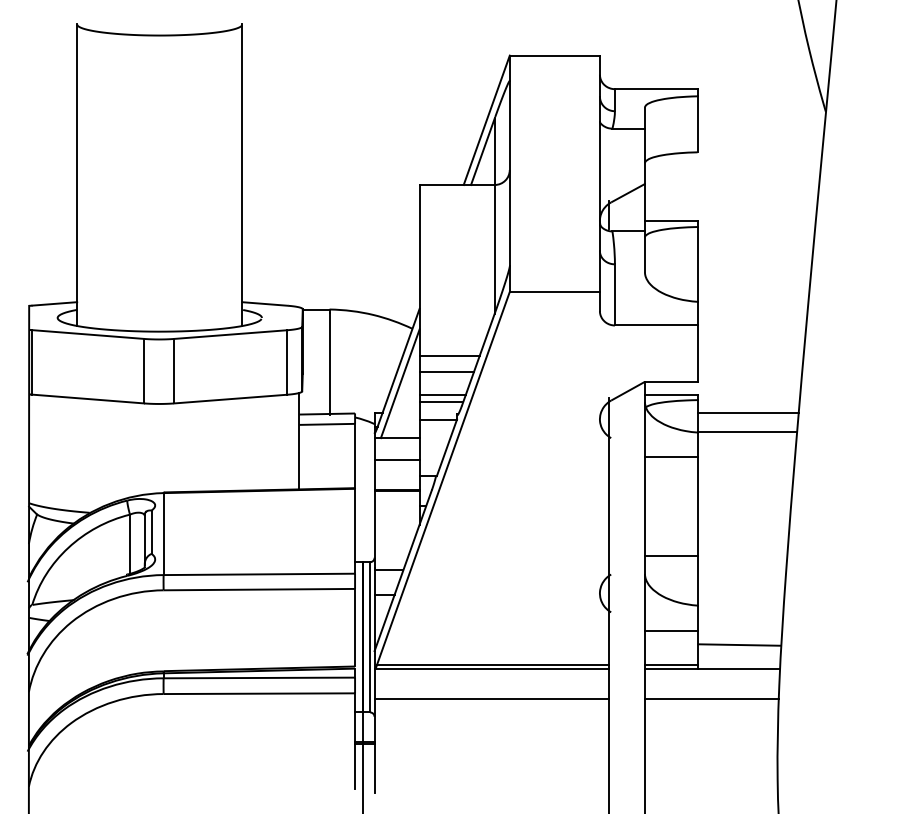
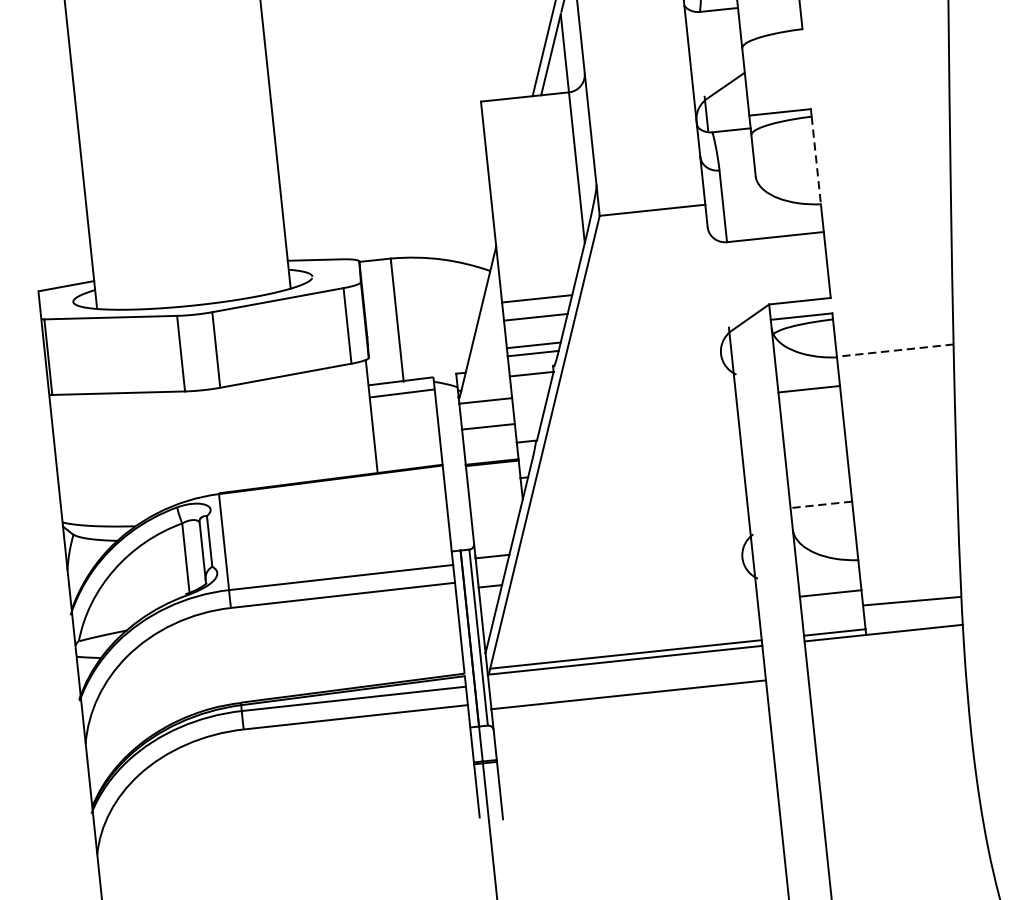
line: (697, 264) -> (816, 160), solid -> dashed
line: (399, 383) -> (481, 336), removed
line: (747, 412) -> (893, 327), removed
line: (747, 431) -> (895, 350), solid -> dashed
line: (670, 555) -> (820, 504), solid -> dashed
line: (711, 698) -> (886, 667), removed

